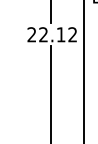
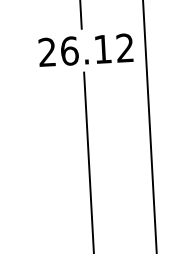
text: (43, 34) -> (69, 50), 22.12 -> 26.12

